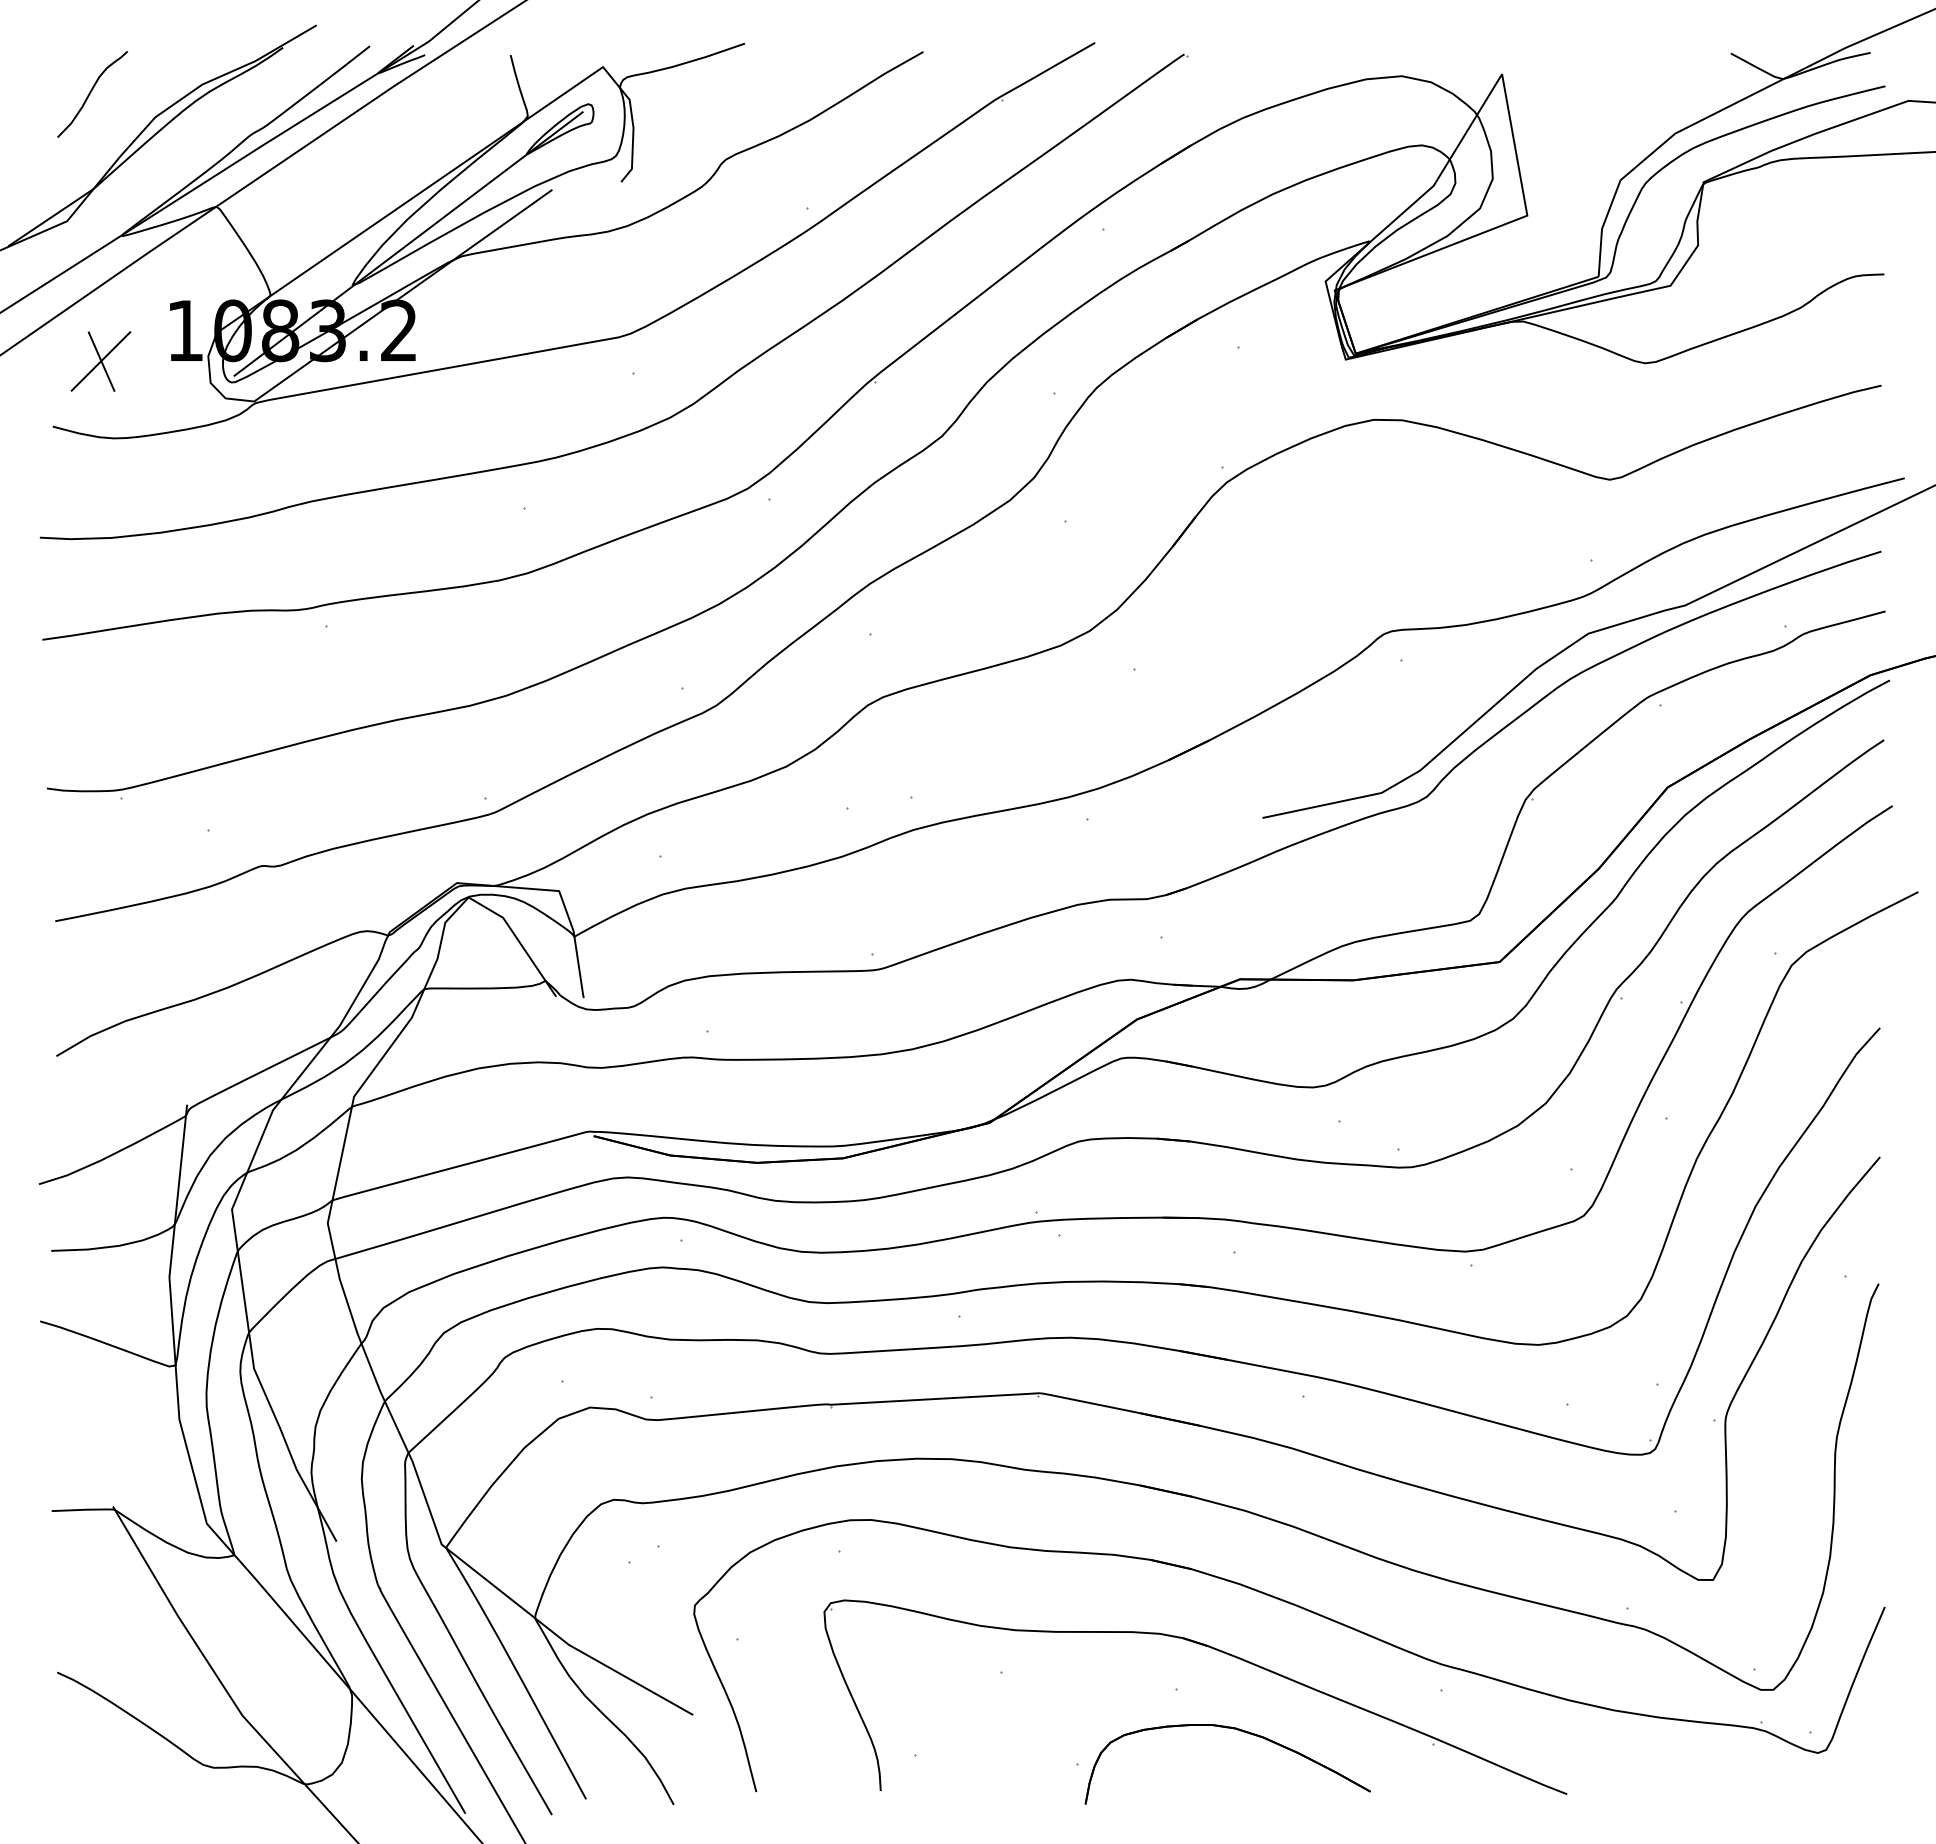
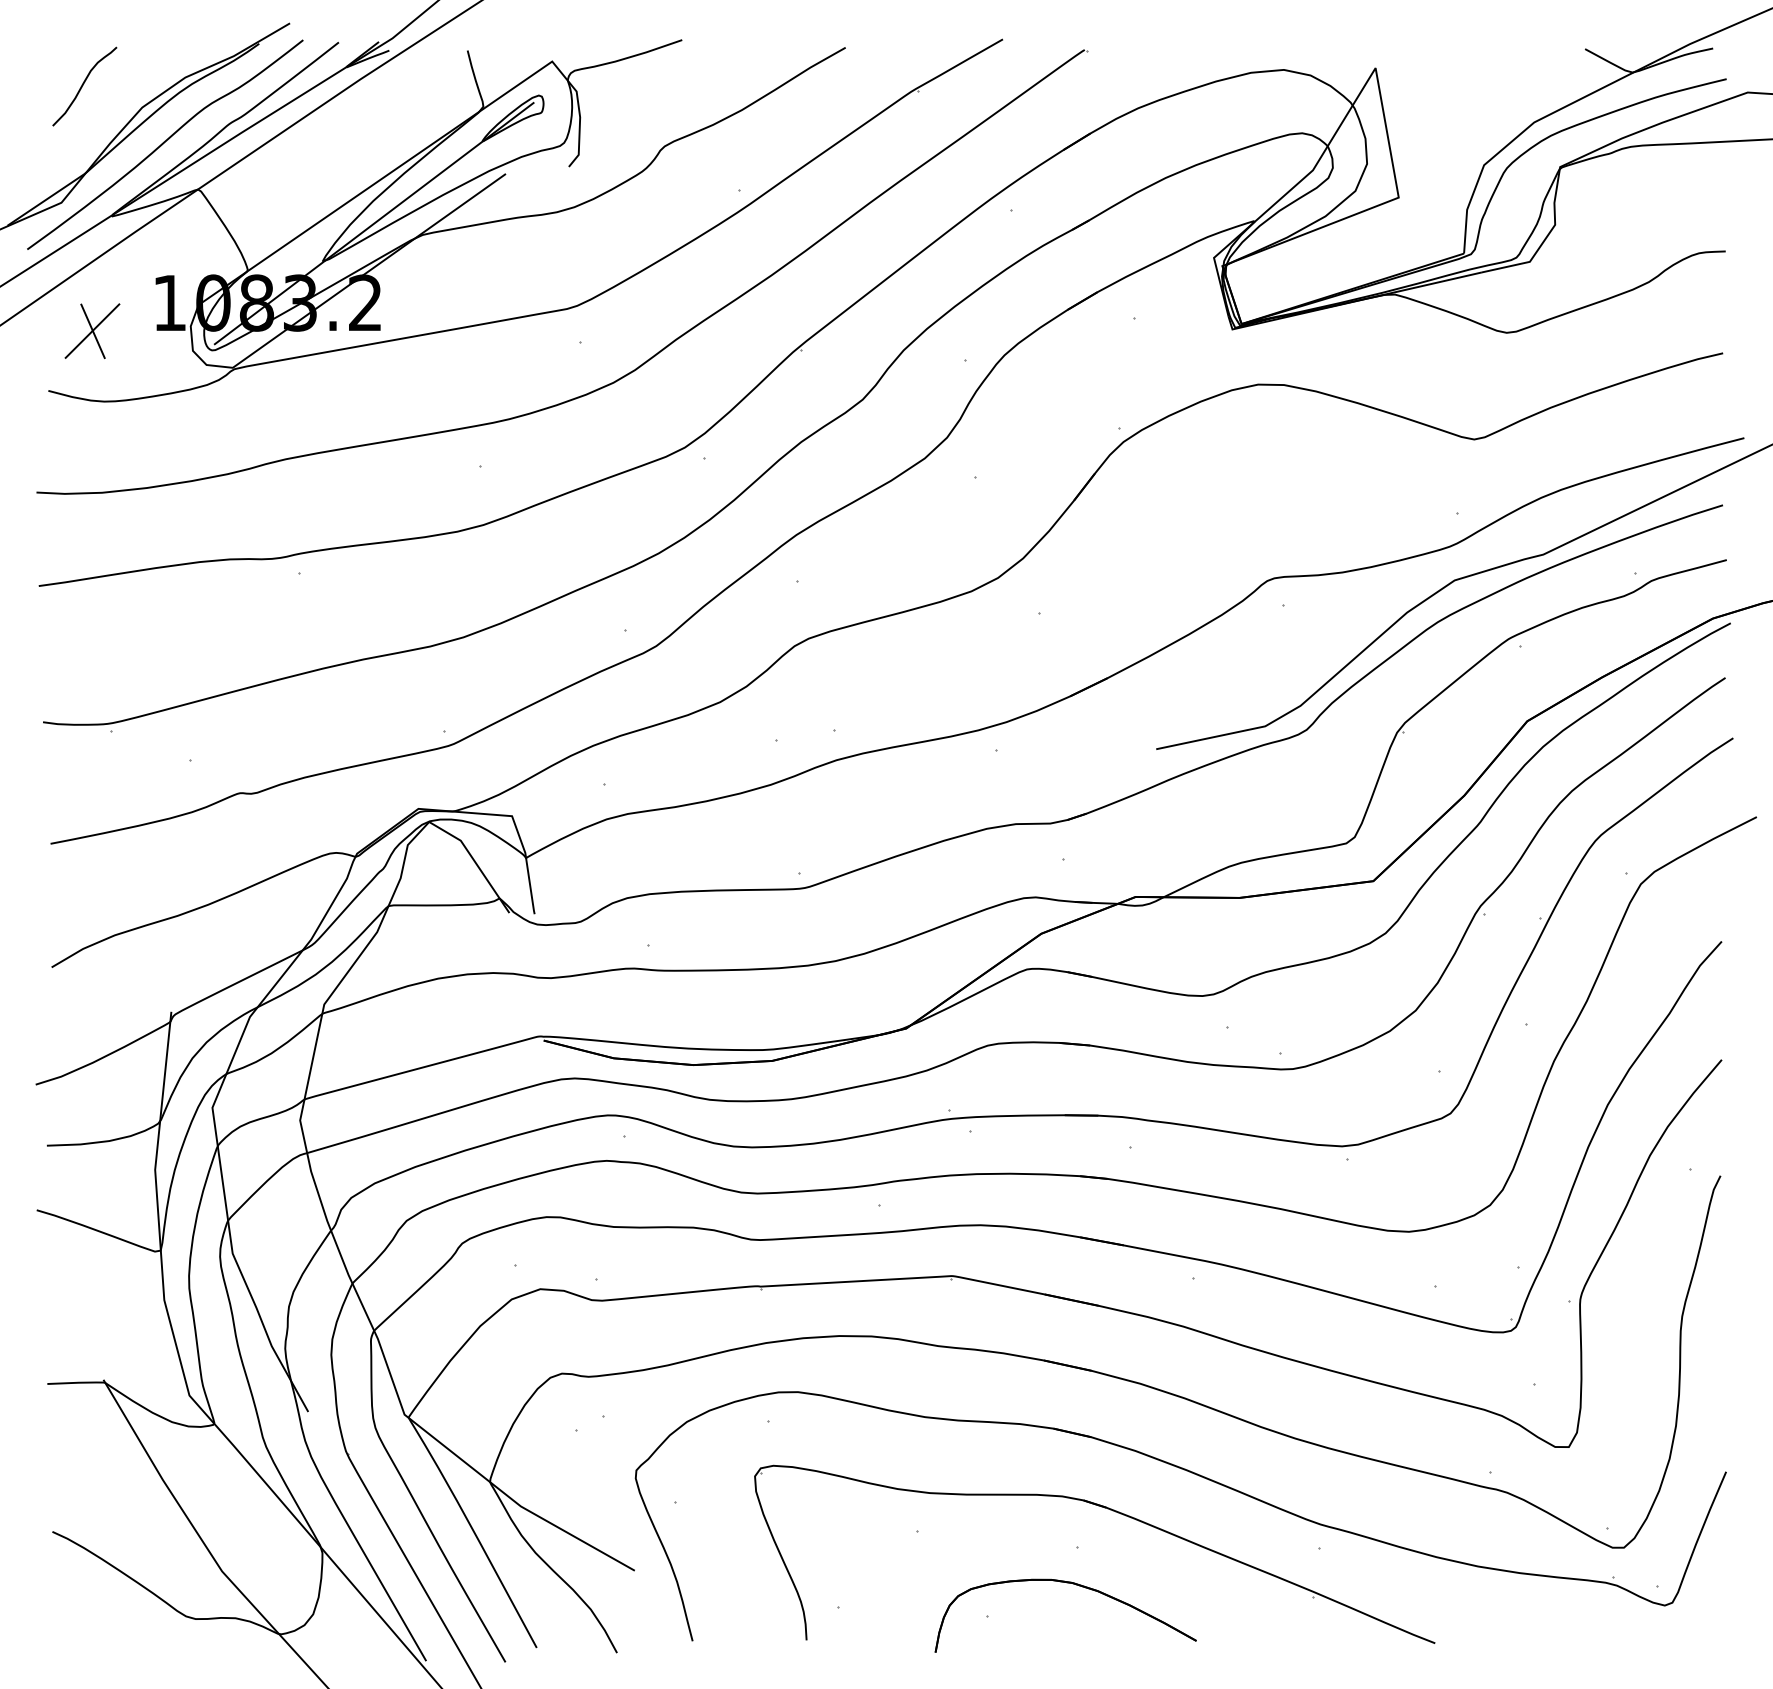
curve: (179, 156) -> (164, 143), added
part: (1237, 1730) -> (1074, 1584), moved

